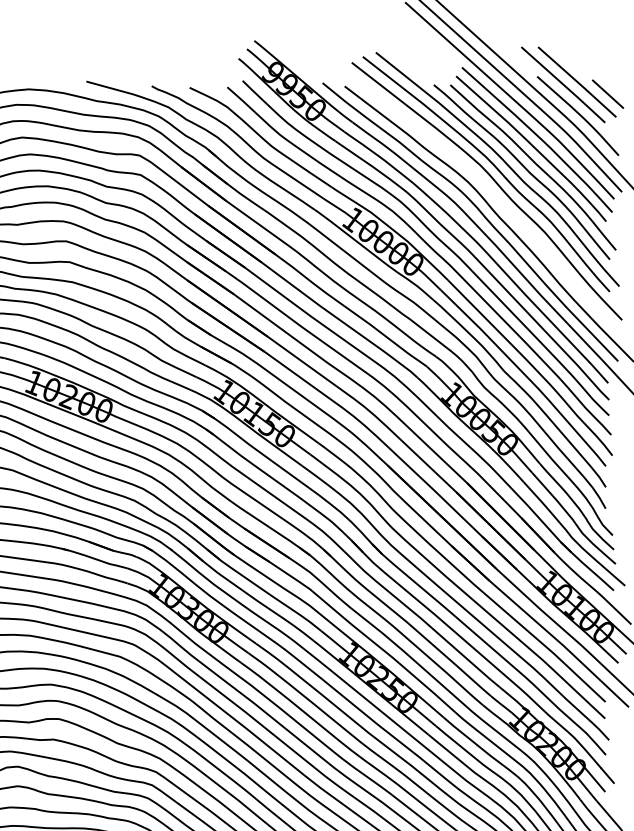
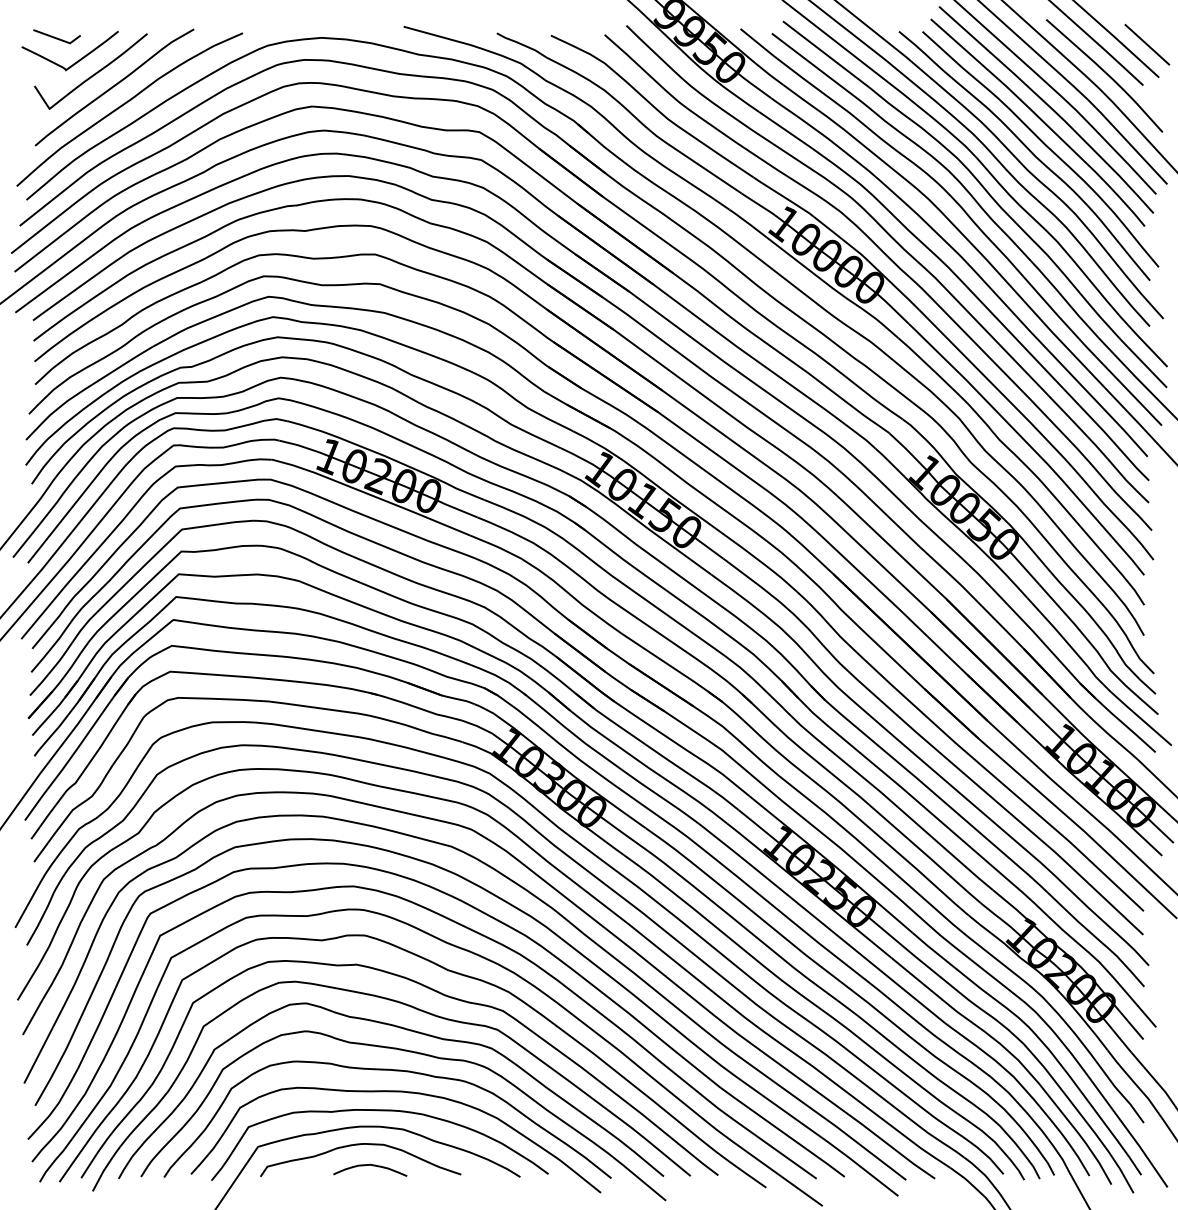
curve: (495, 197) -> (986, 192), added

